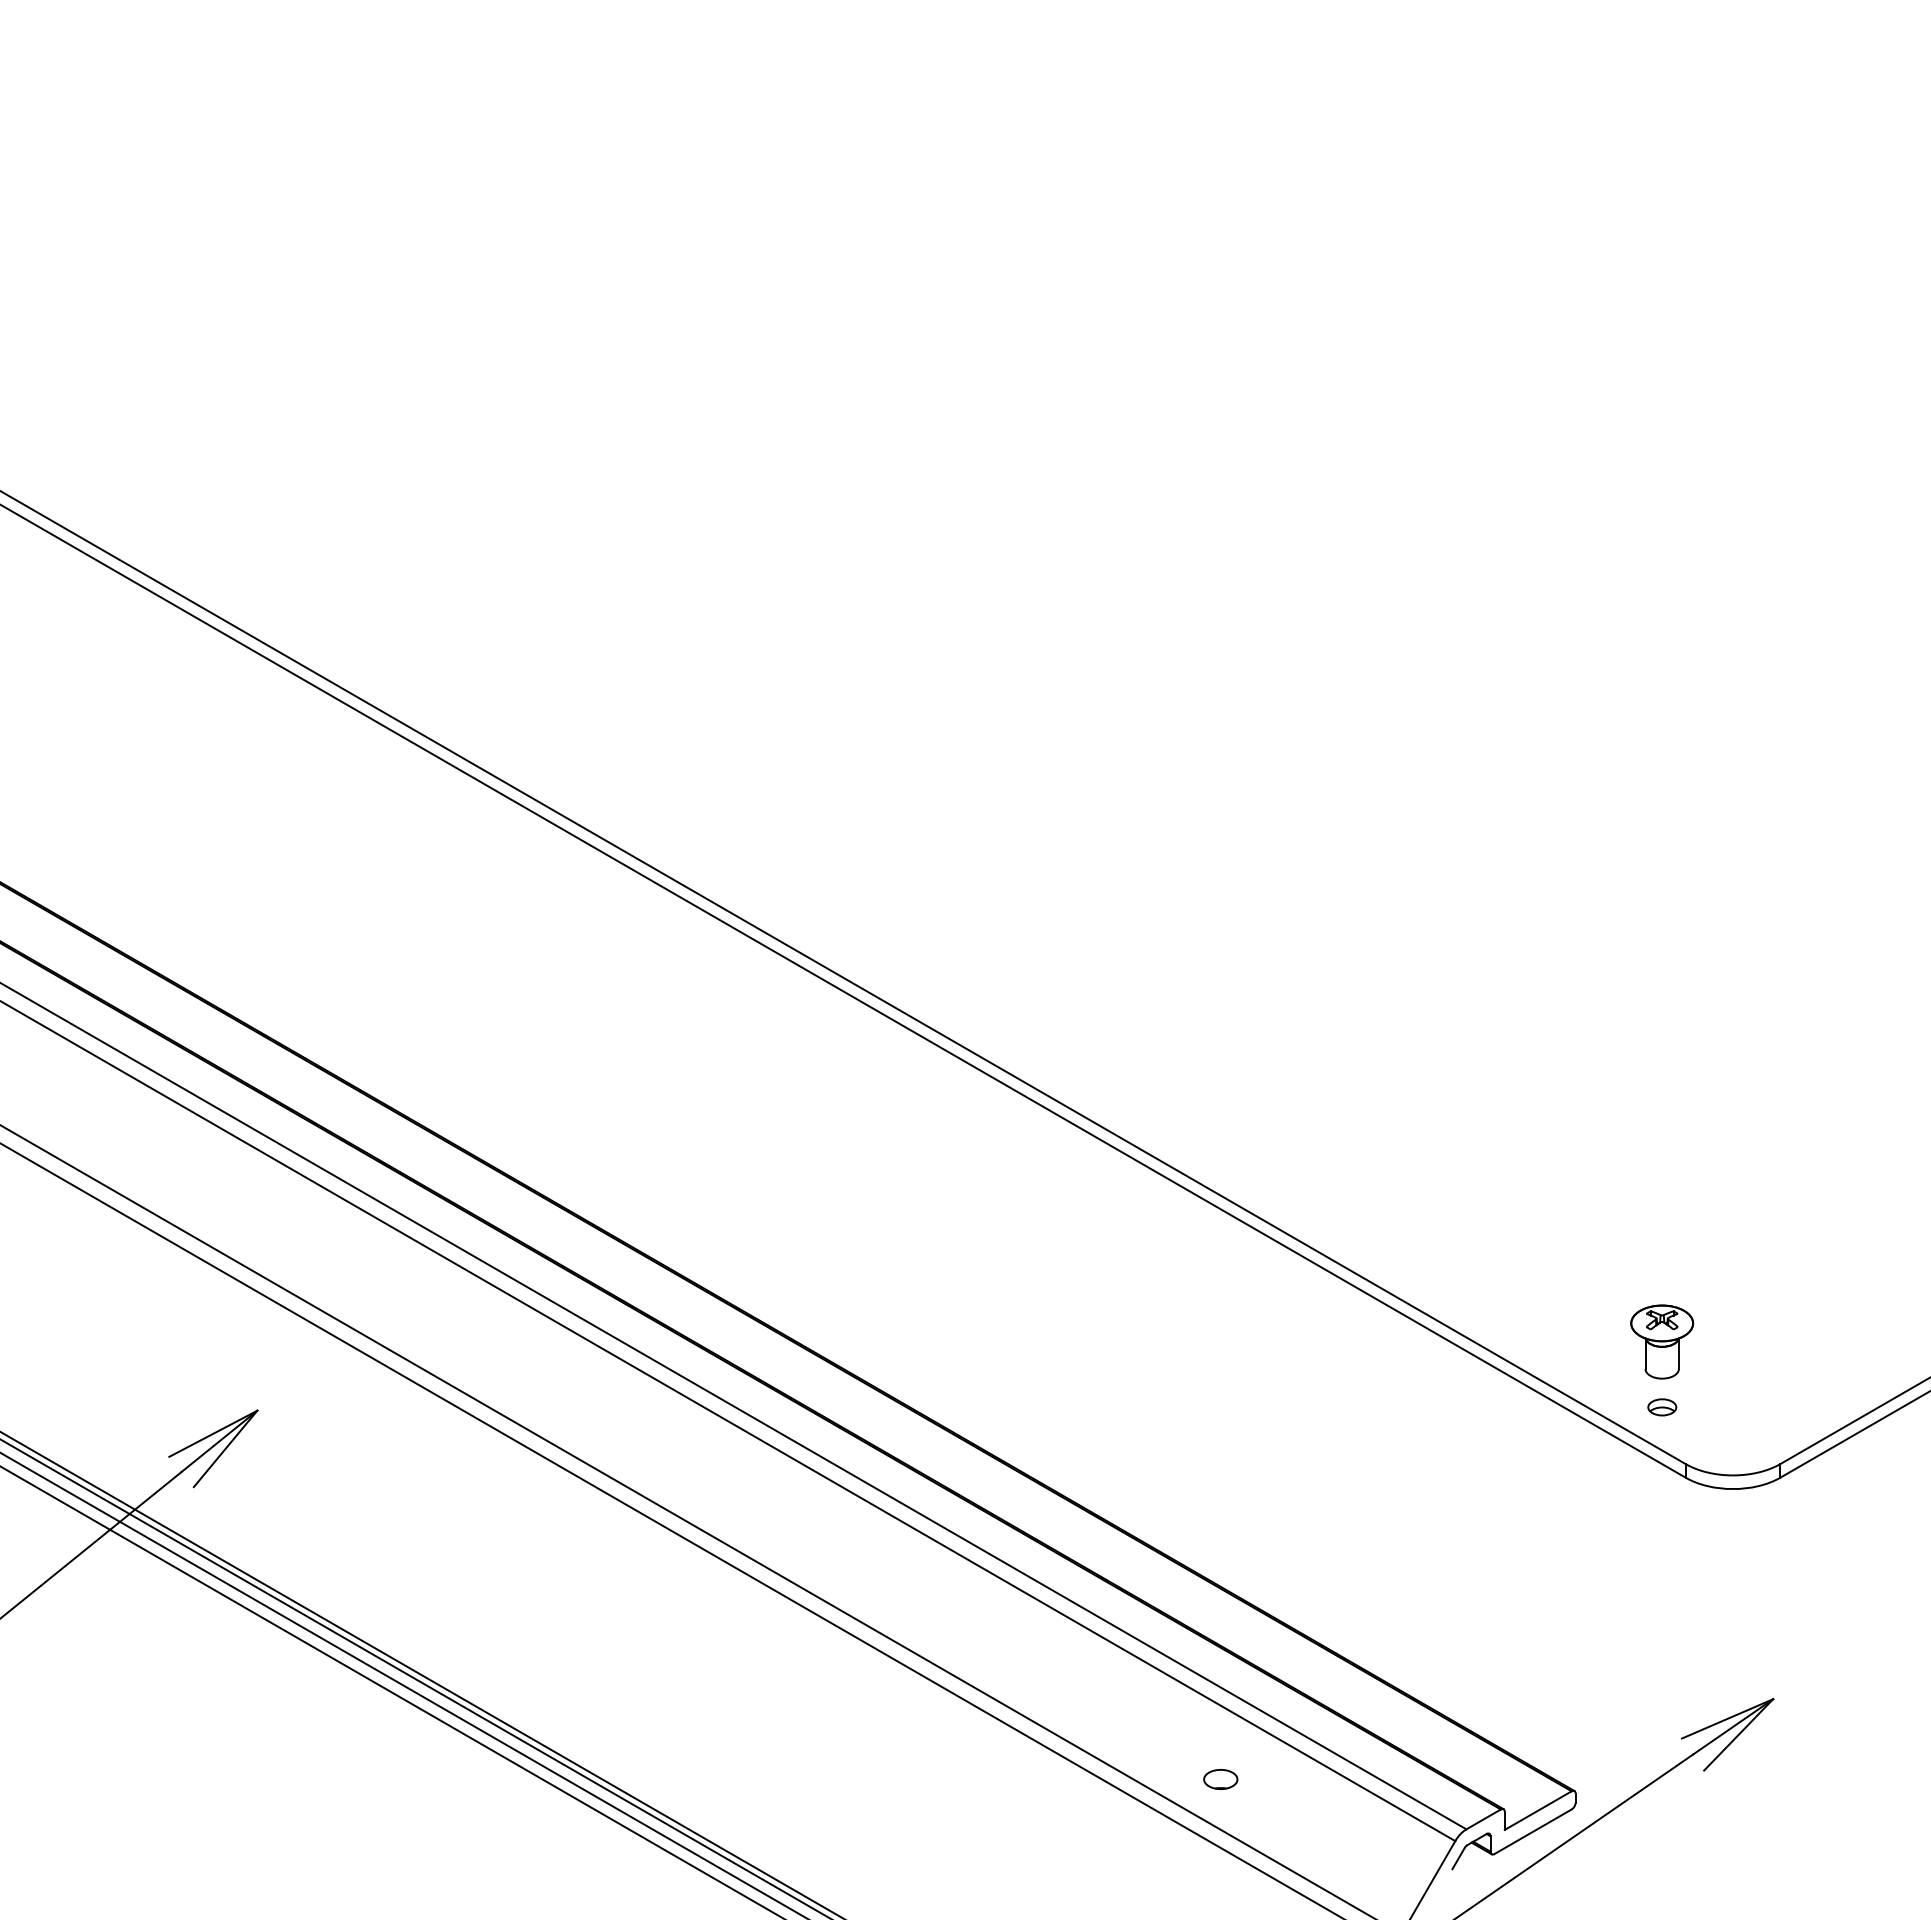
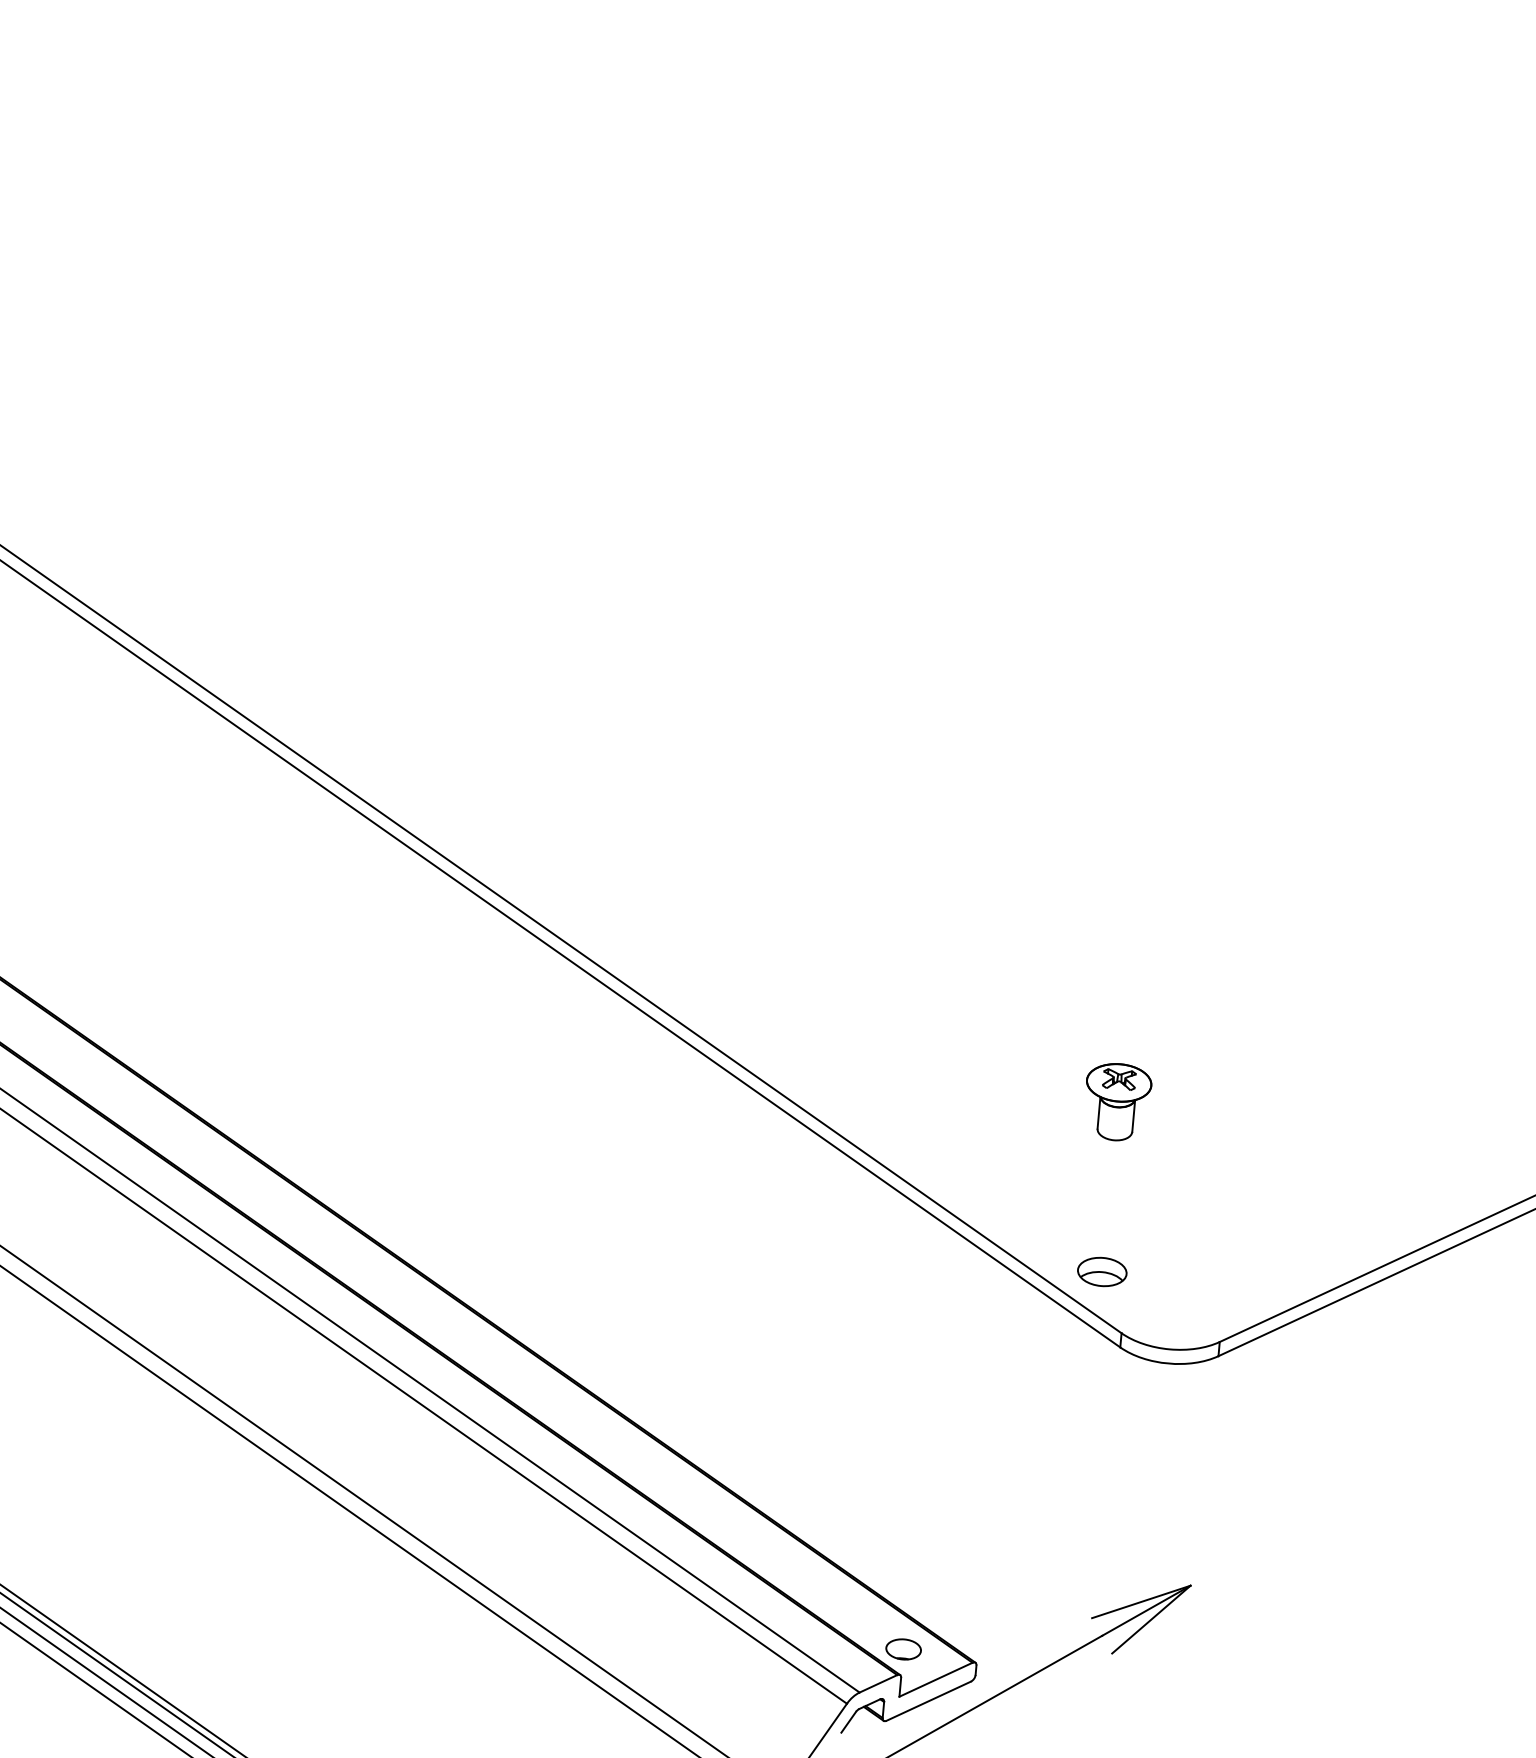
part: (1662, 1341) -> (1117, 1101), moved
part: (1662, 1407) -> (1102, 1272), size x1.67
part: (1220, 1779) -> (903, 1649), moved

